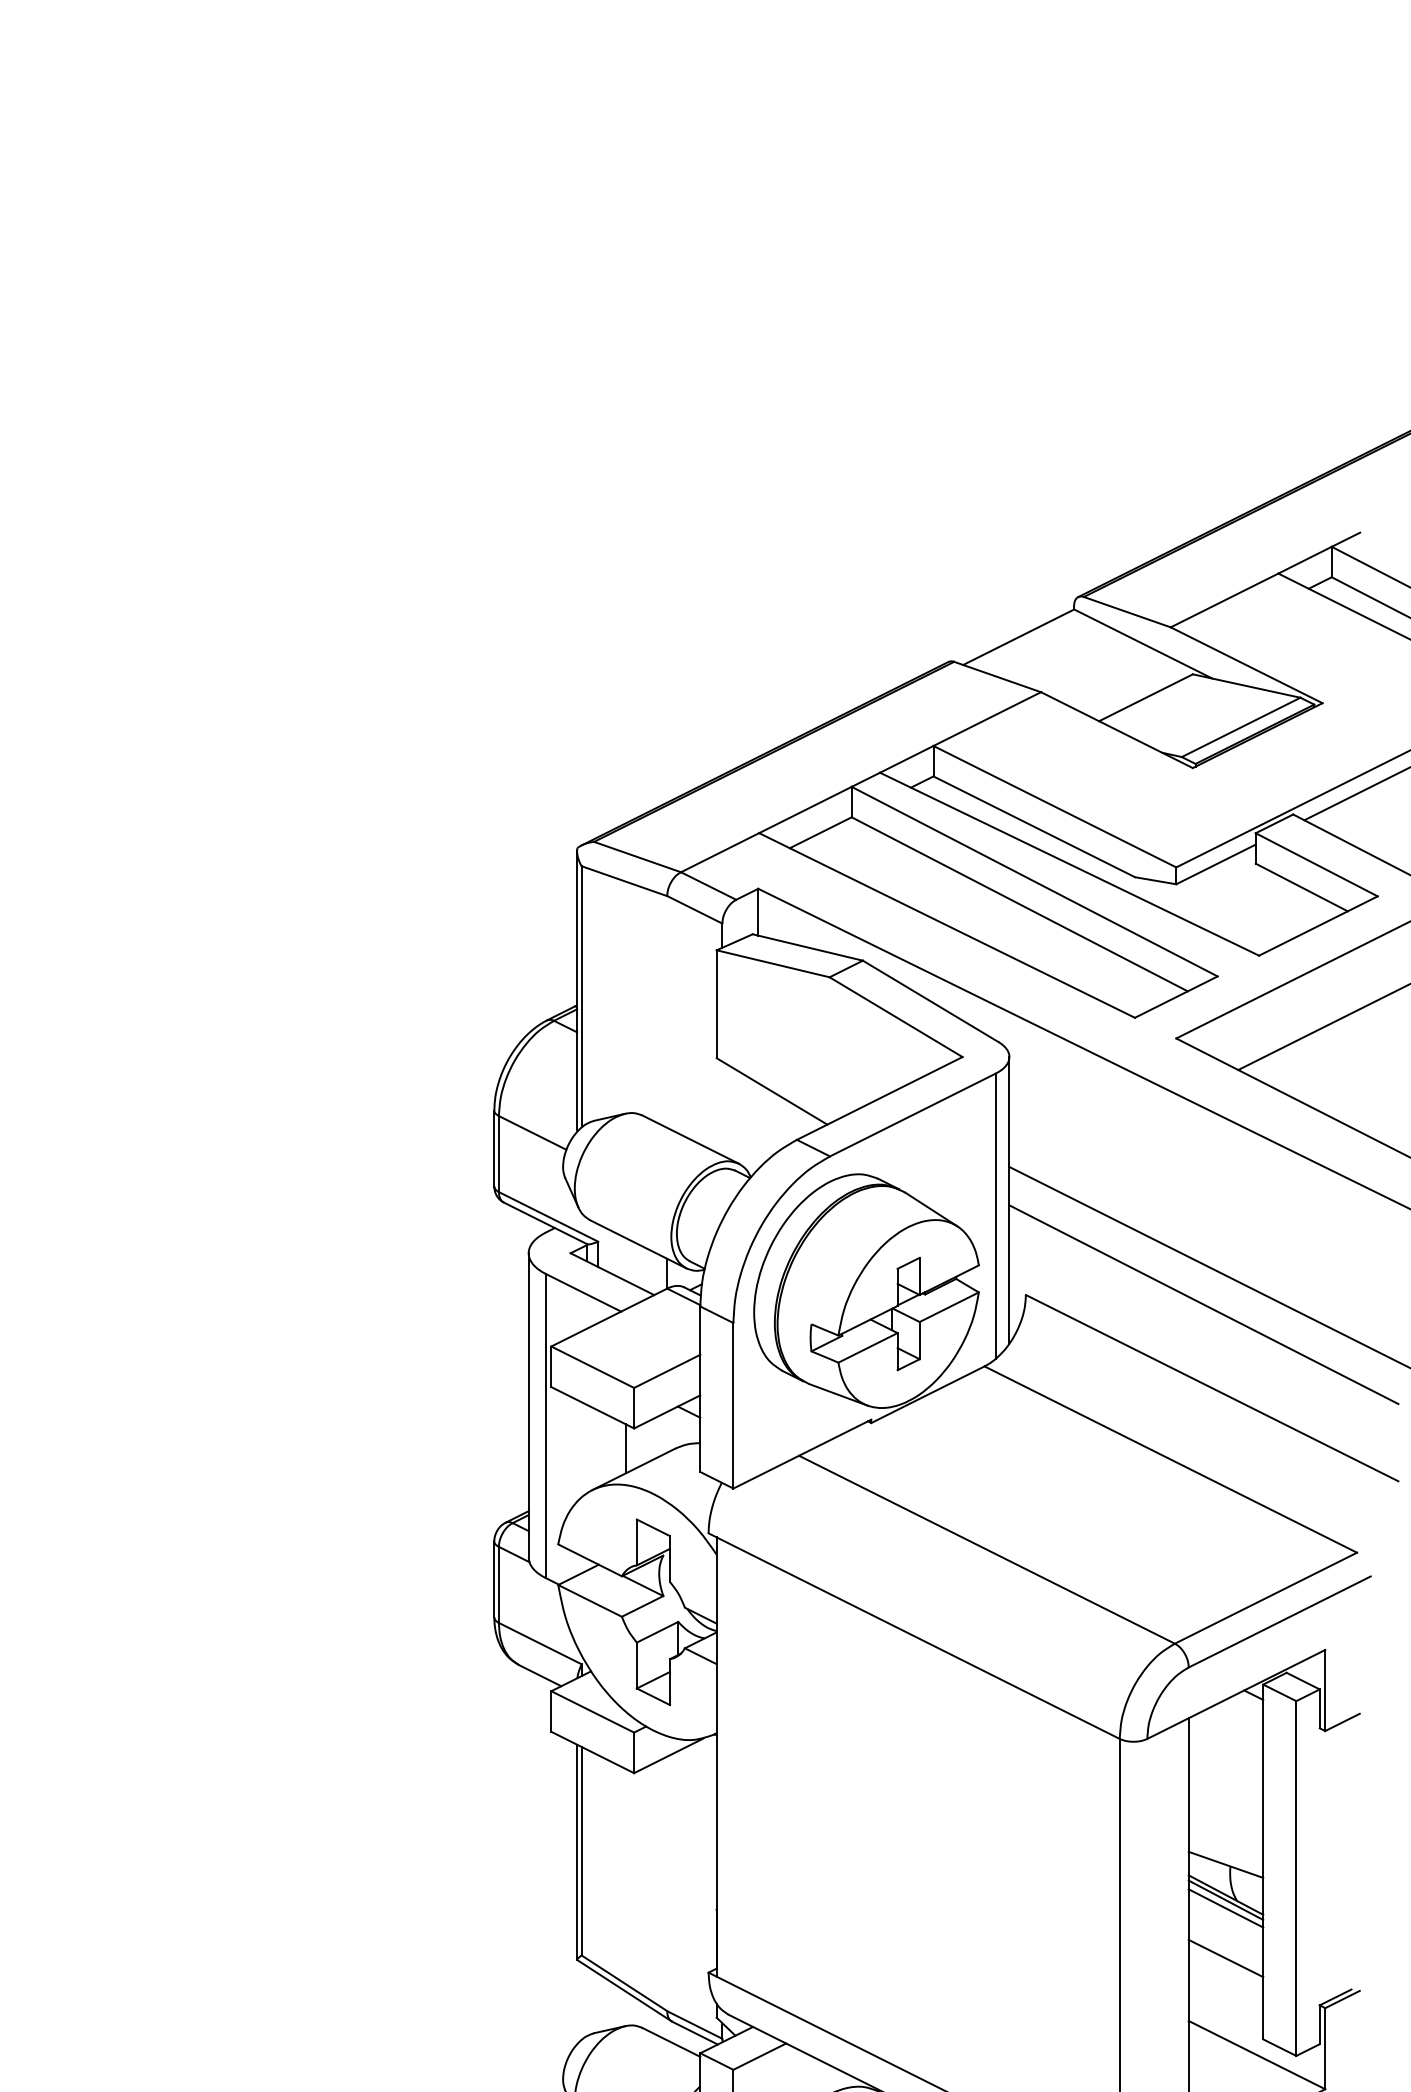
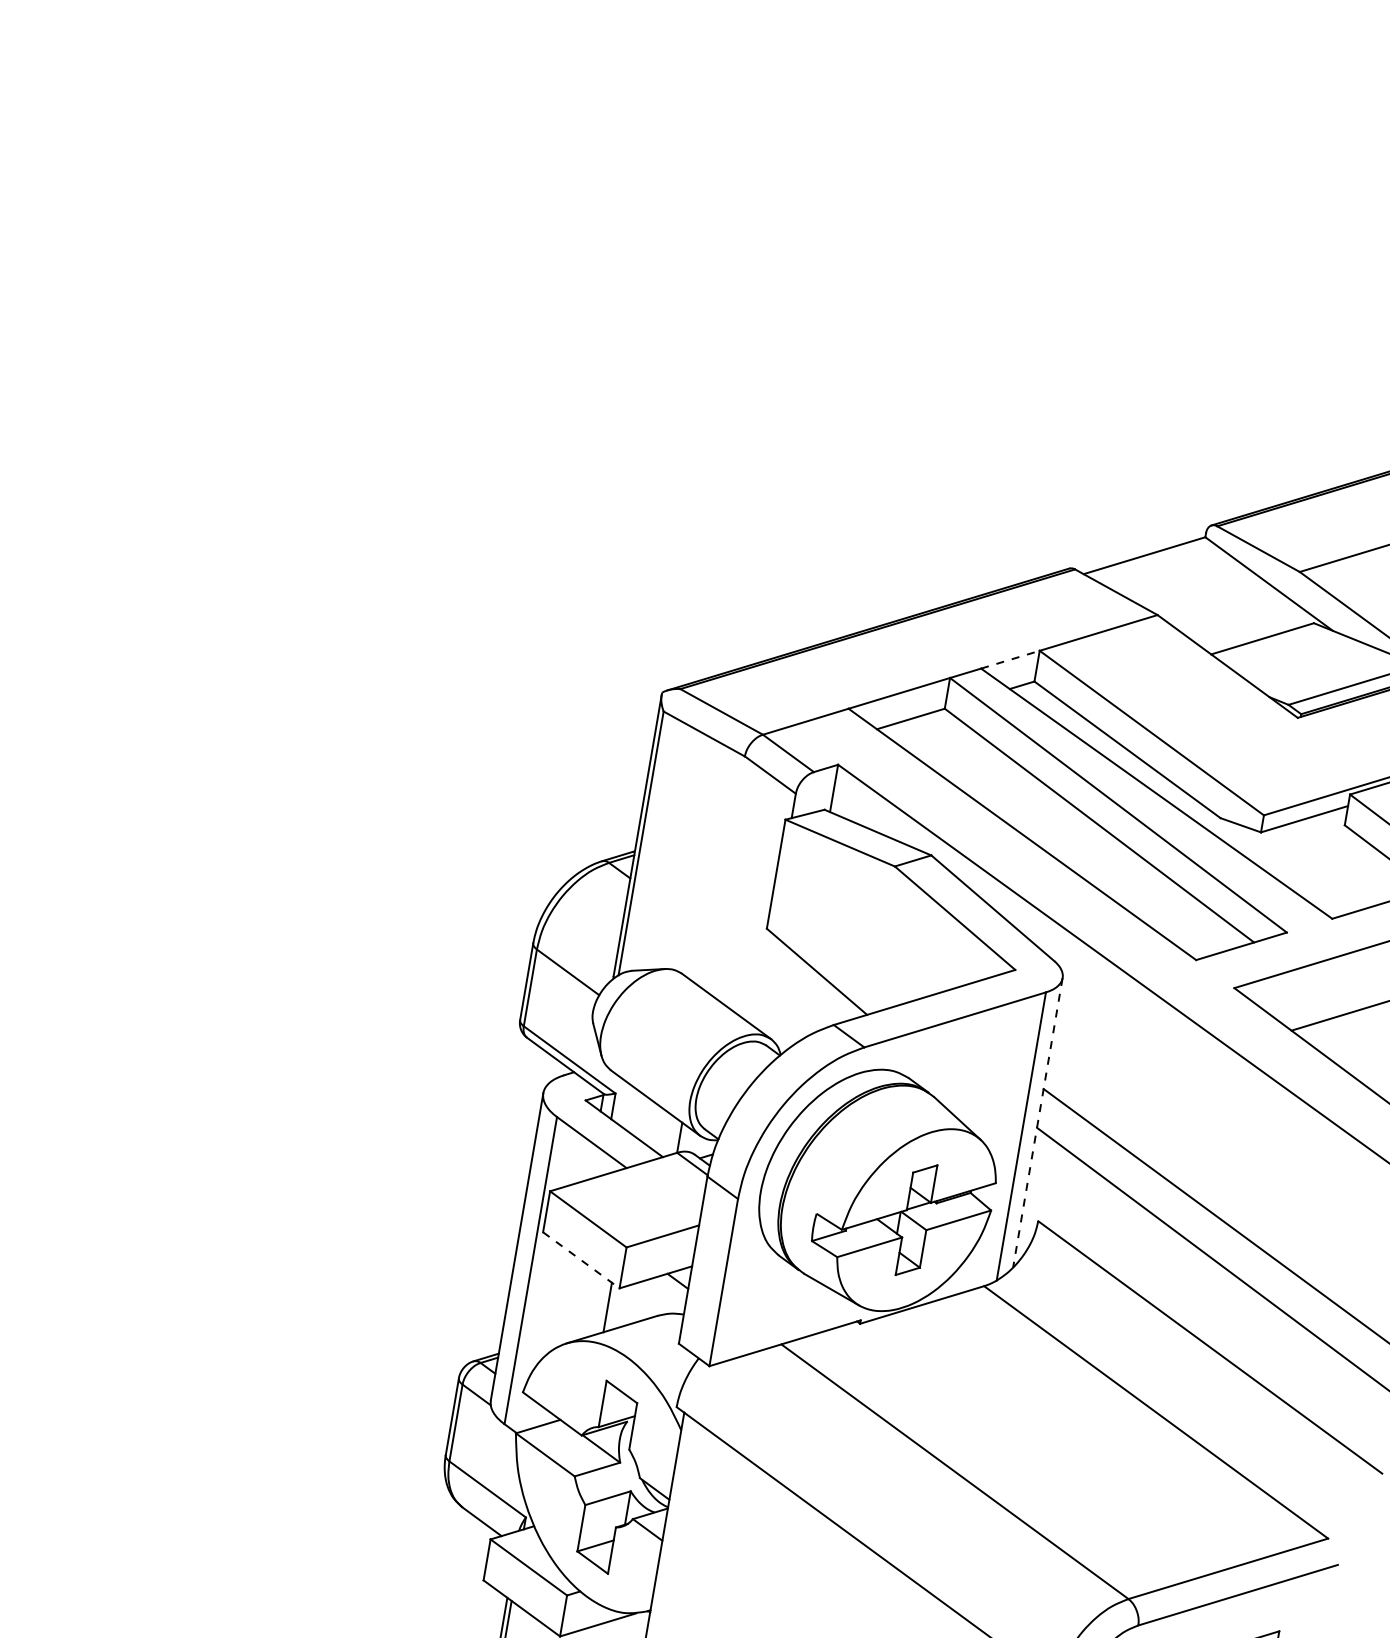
line: (906, 759) -> (1010, 659), solid -> dashed
line: (1009, 1200) -> (1037, 1122), solid -> dashed
line: (593, 1408) -> (581, 1261), solid -> dashed

